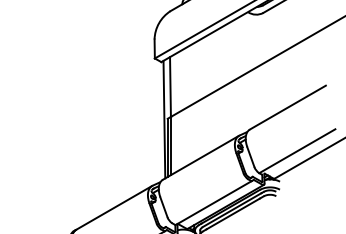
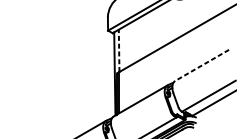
line: (170, 87) -> (119, 51), solid -> dashed
line: (287, 107) -> (201, 65), solid -> dashed

